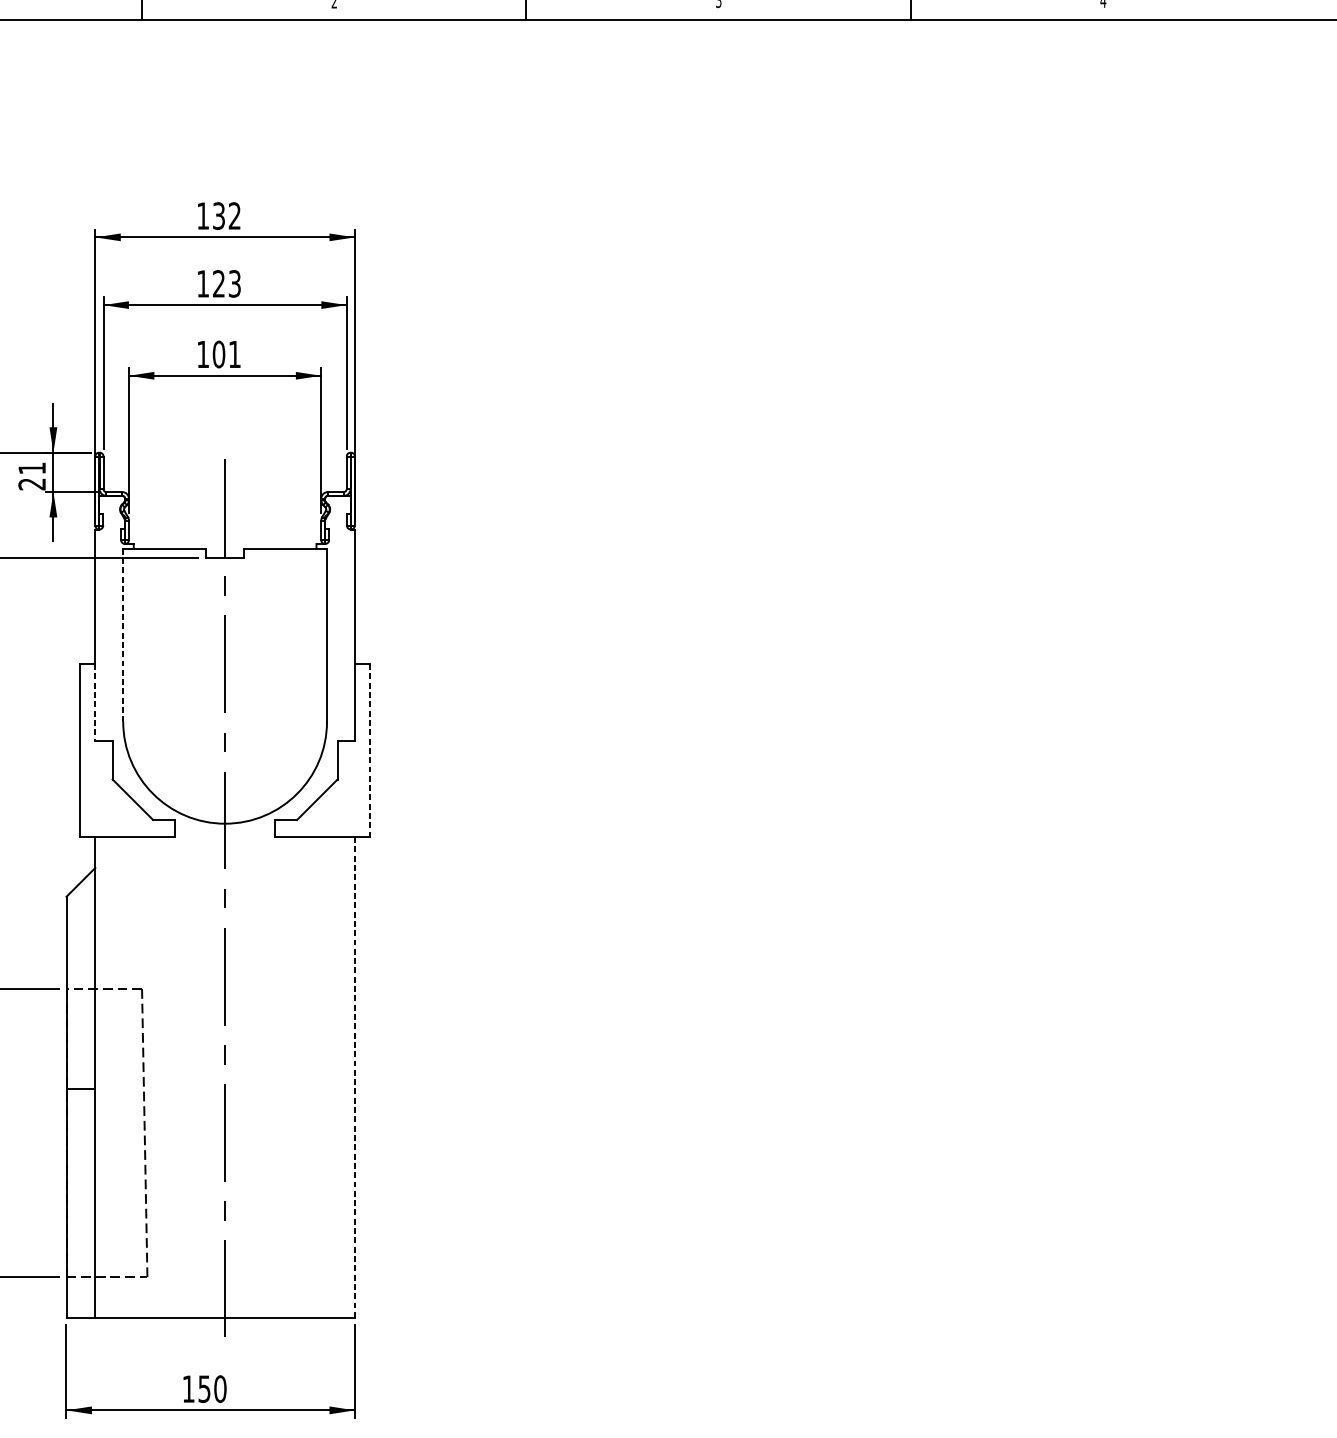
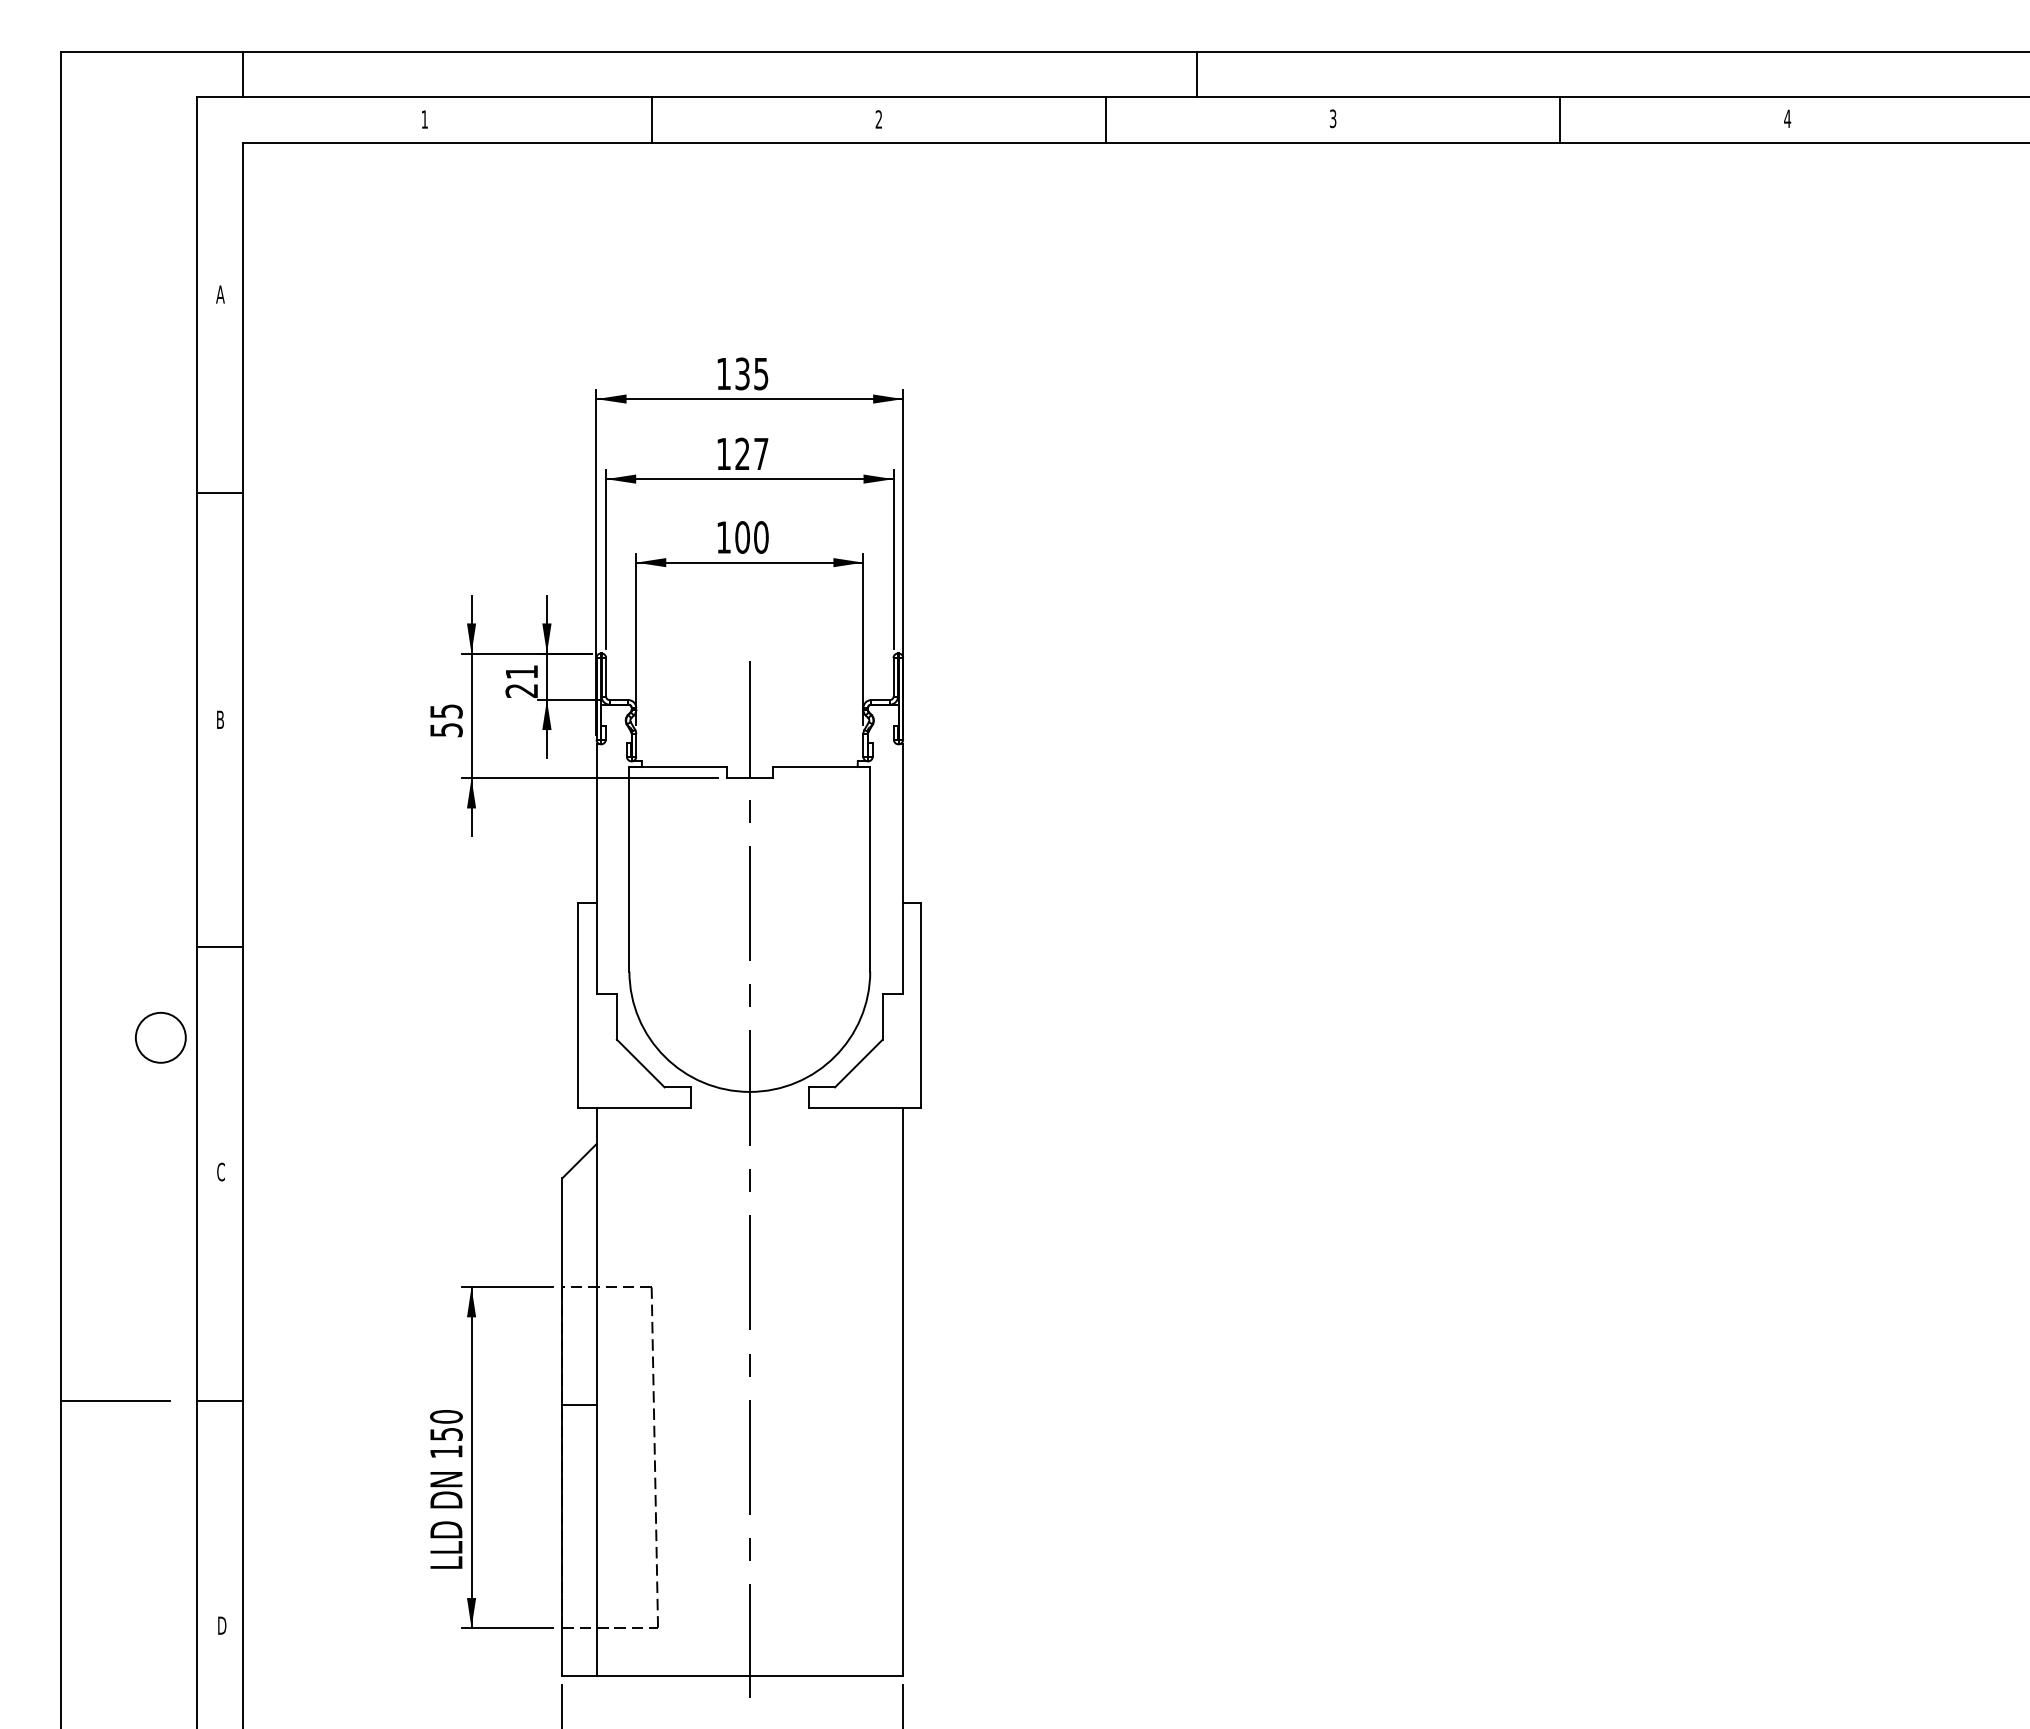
text: (234, 215) -> (761, 373), 132 -> 135
text: (234, 283) -> (761, 453), 123 -> 127
text: (234, 354) -> (761, 537), 101 -> 100
line: (123, 635) -> (629, 869), dashed -> solid
line: (95, 703) -> (596, 949), dashed -> solid
line: (370, 751) -> (921, 1006), dashed -> solid
line: (355, 1077) -> (903, 1391), dashed -> solid

